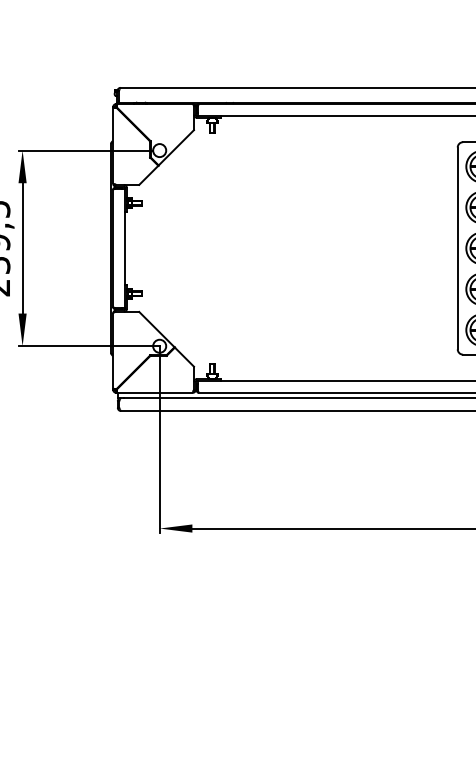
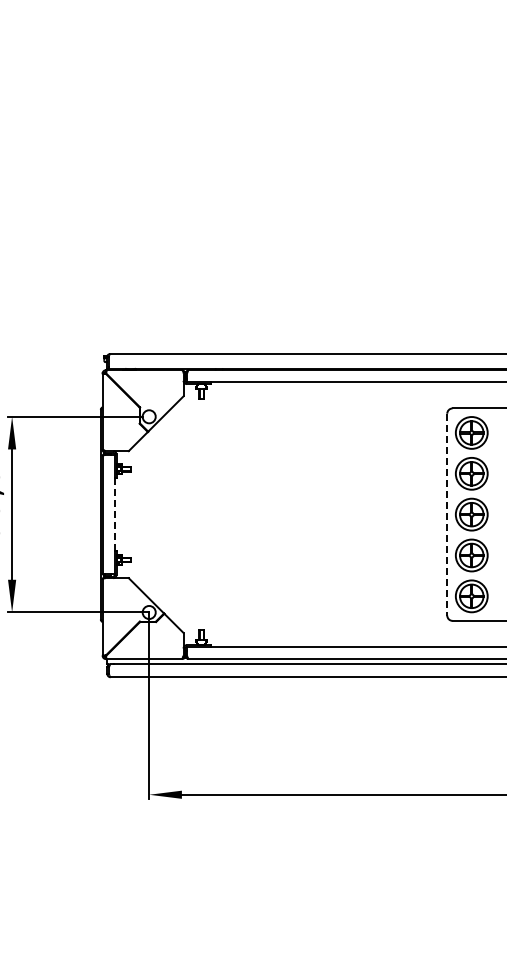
line: (124, 248) -> (114, 514), solid -> dashed
line: (457, 248) -> (447, 514), solid -> dashed

